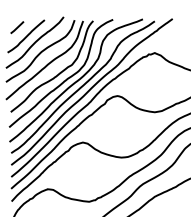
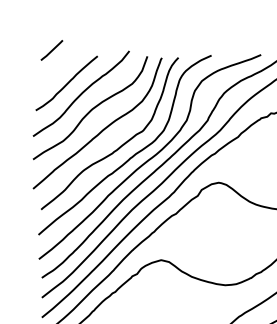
line: (17, 27) -> (52, 50), moved

